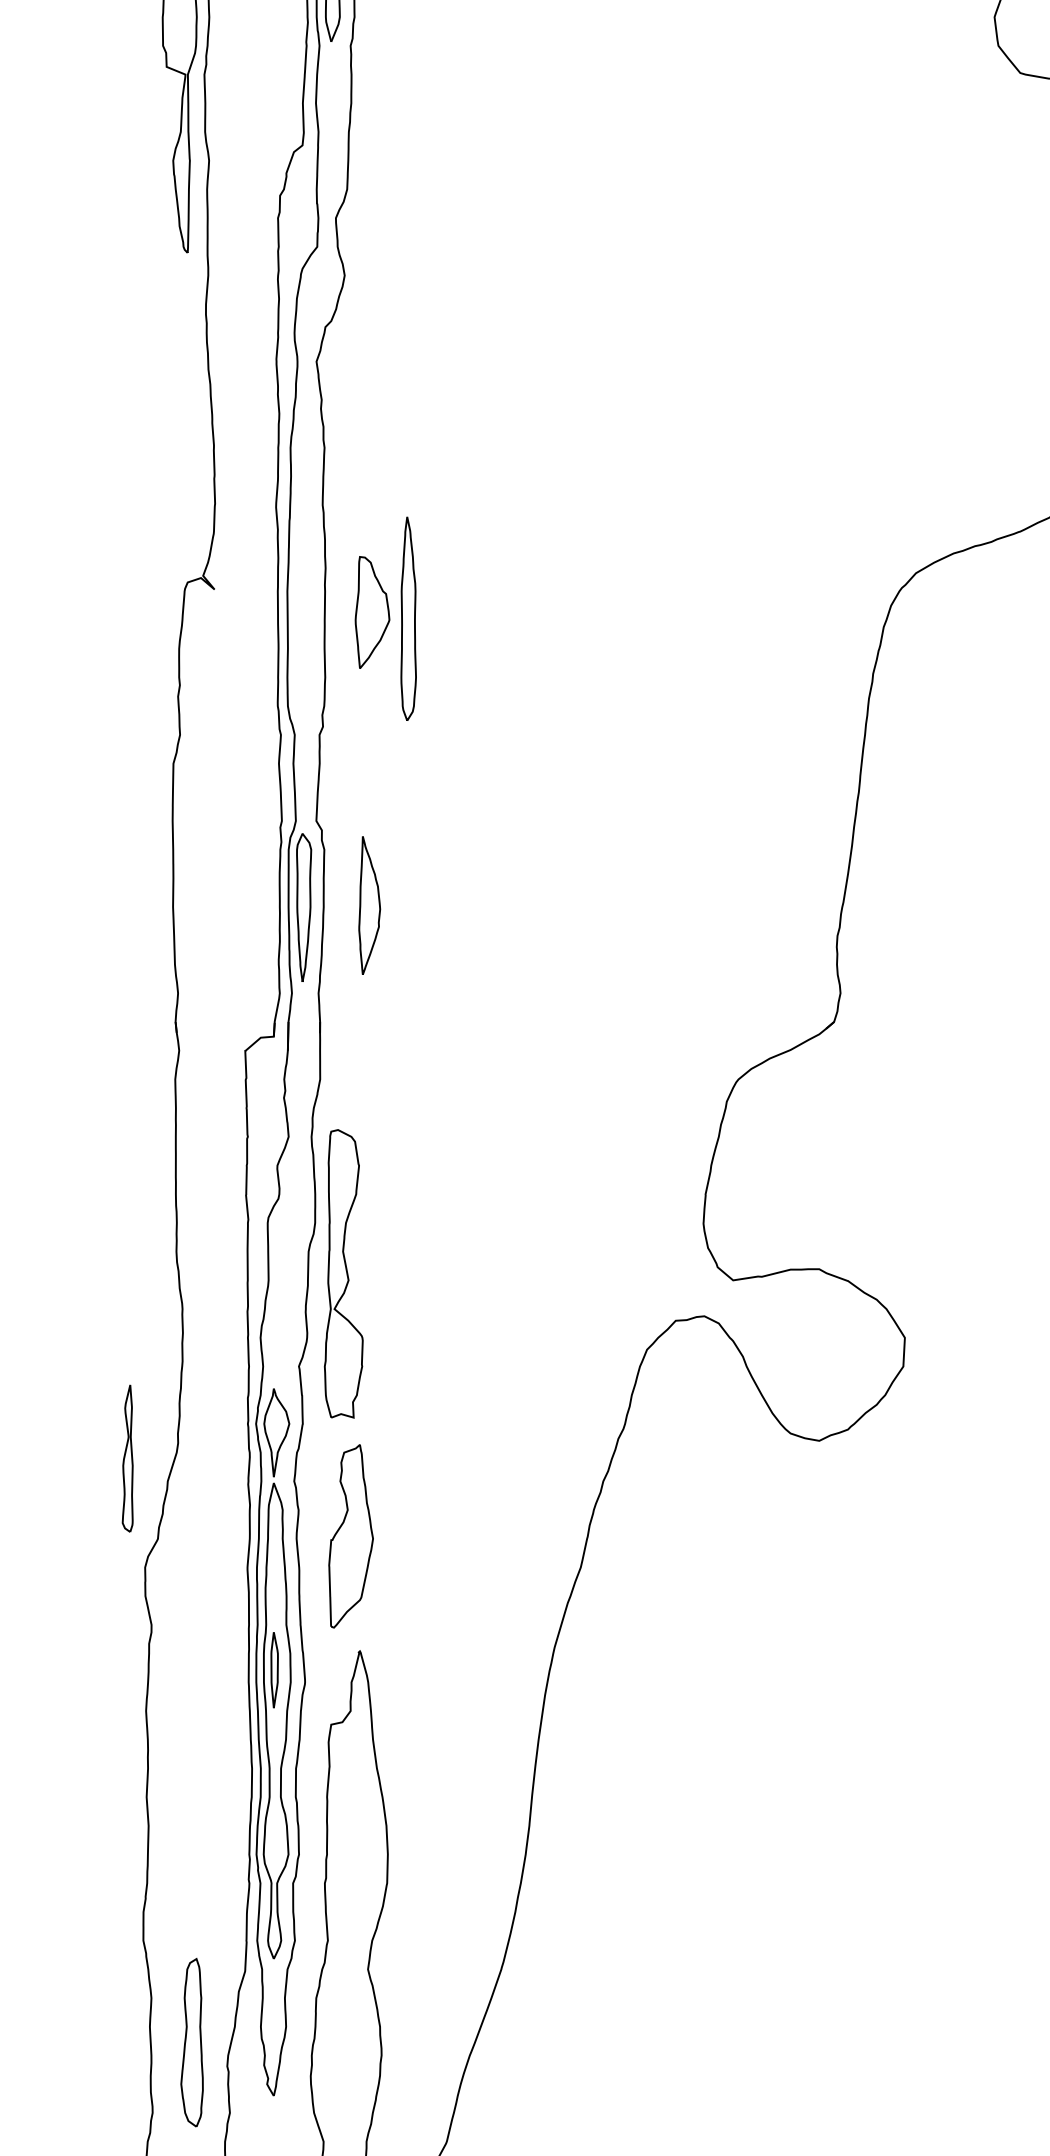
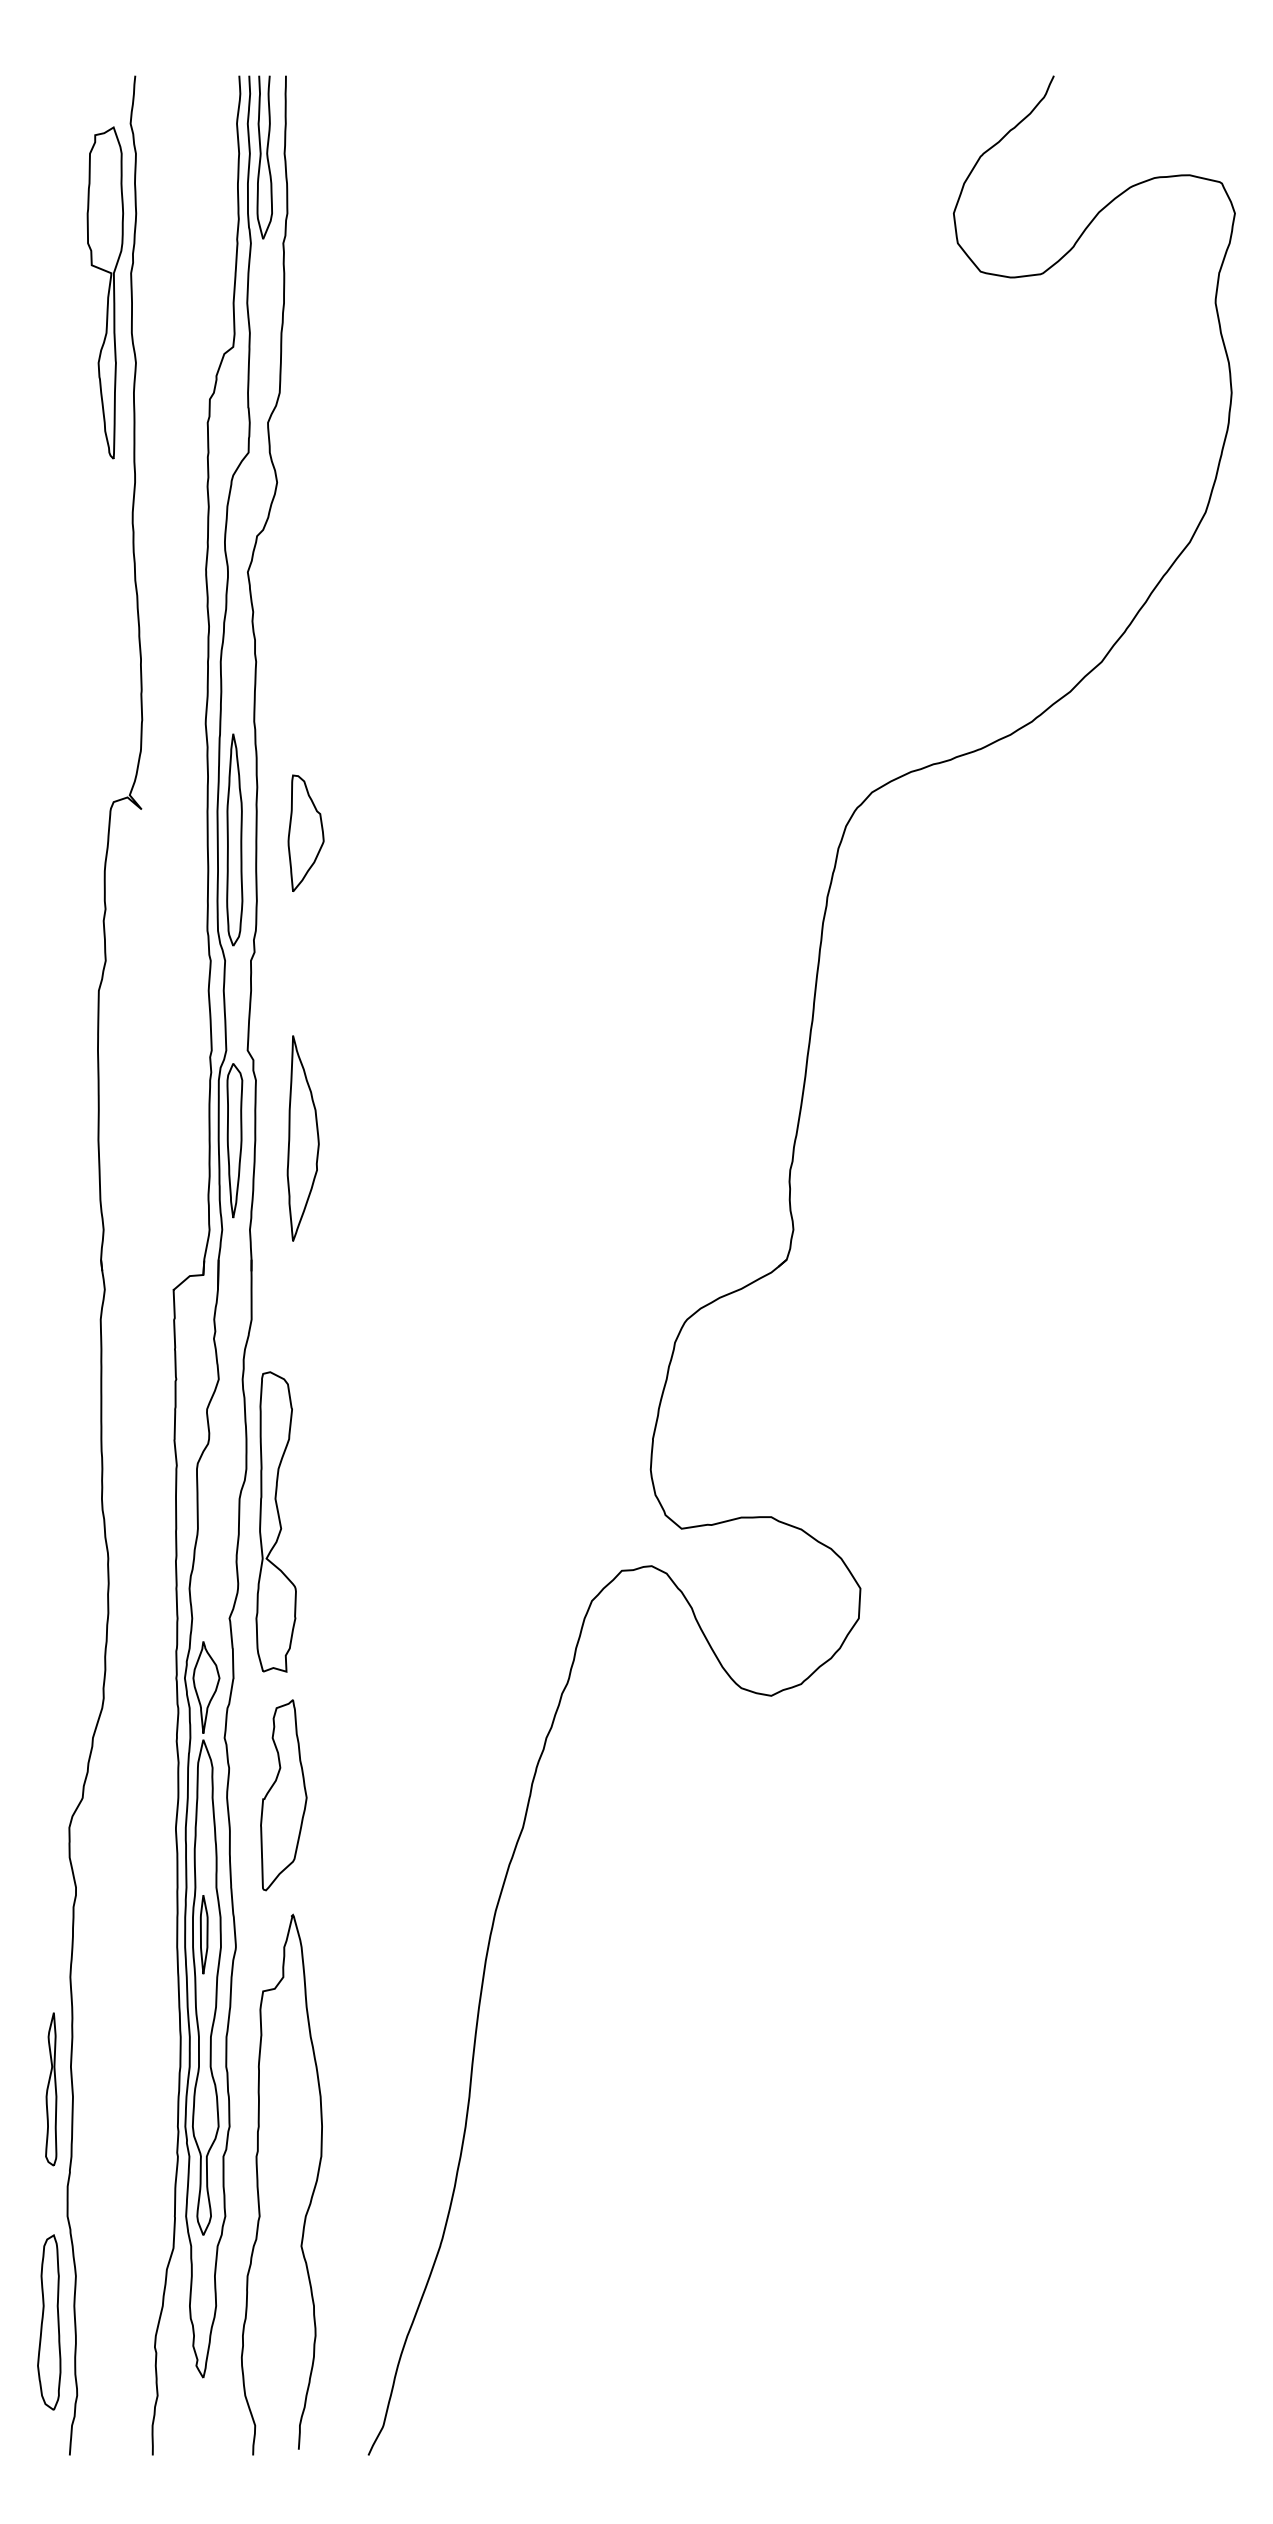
part: (408, 618) -> (234, 839), moved
part: (369, 905) -> (302, 1138), size x1.43
part: (127, 1458) -> (51, 2089), moved
part: (192, 2042) -> (49, 2322), moved

